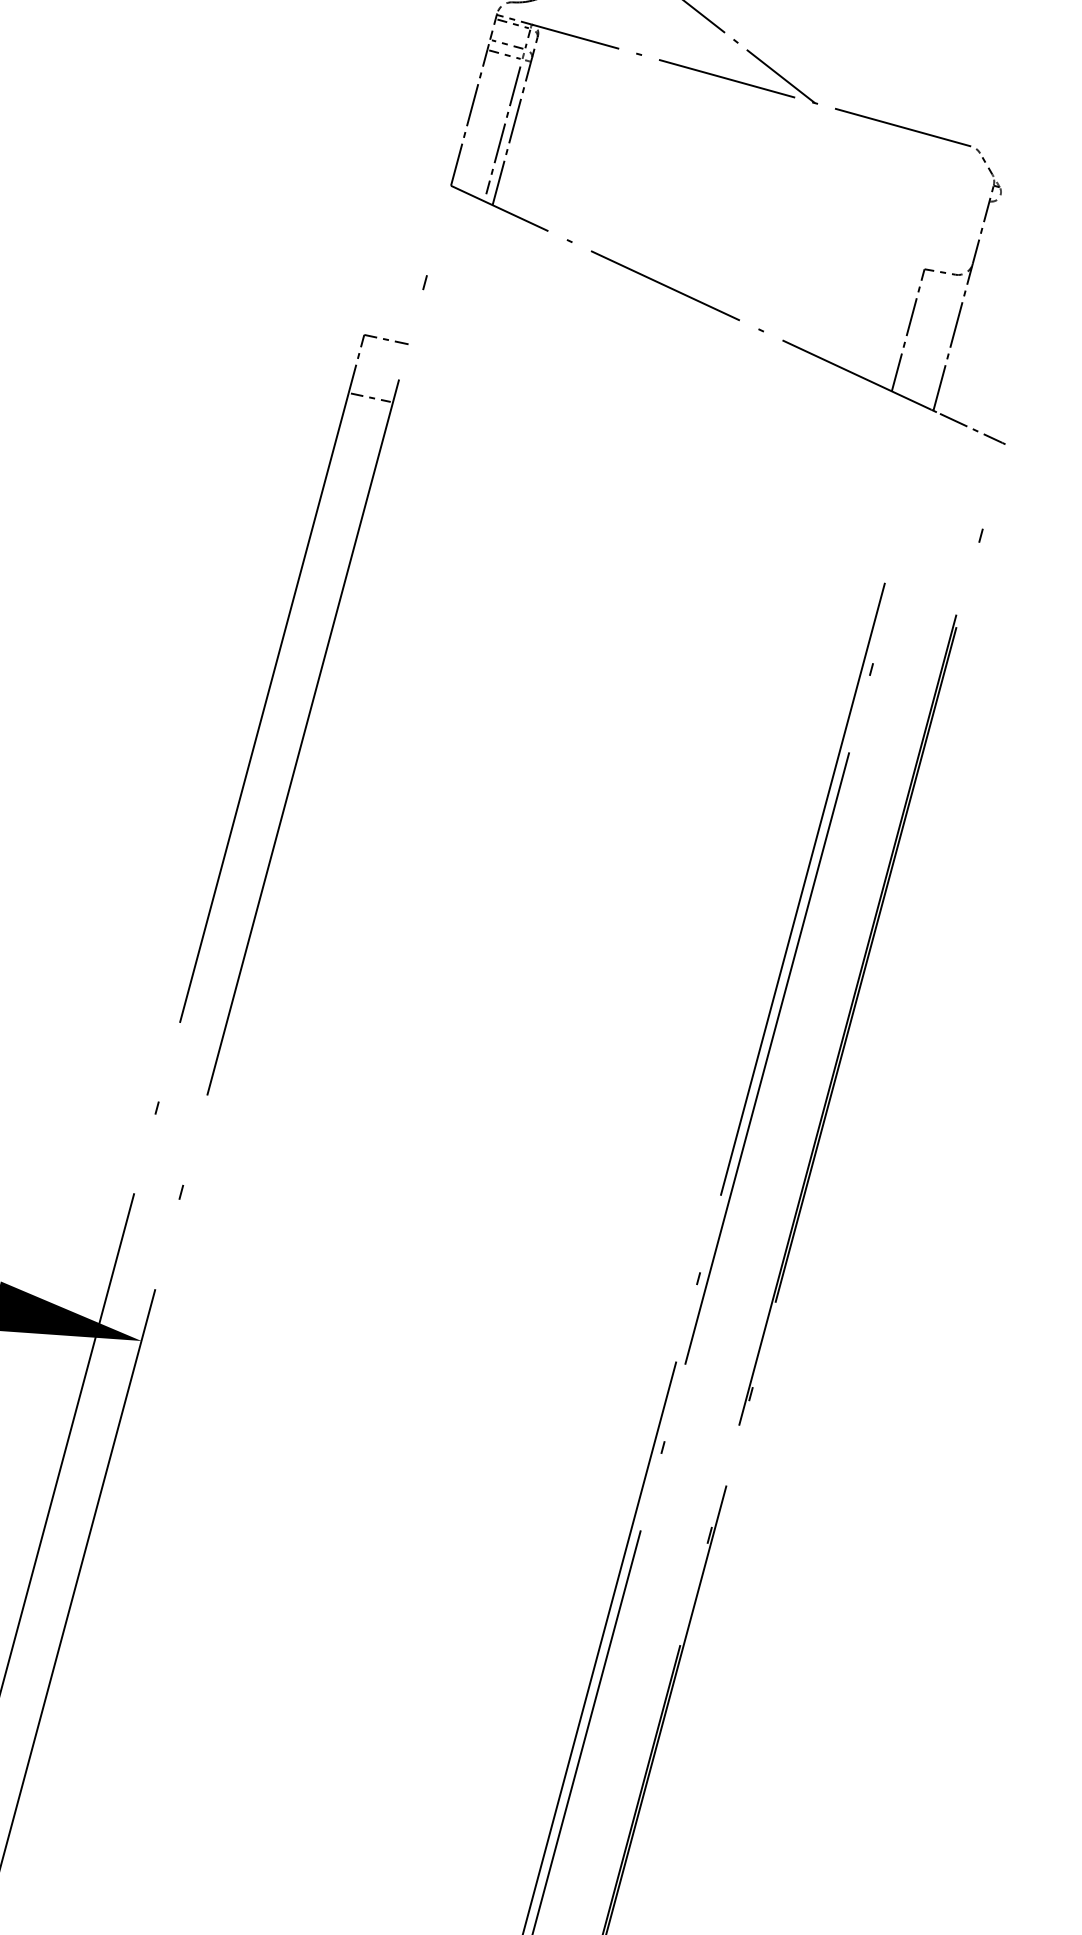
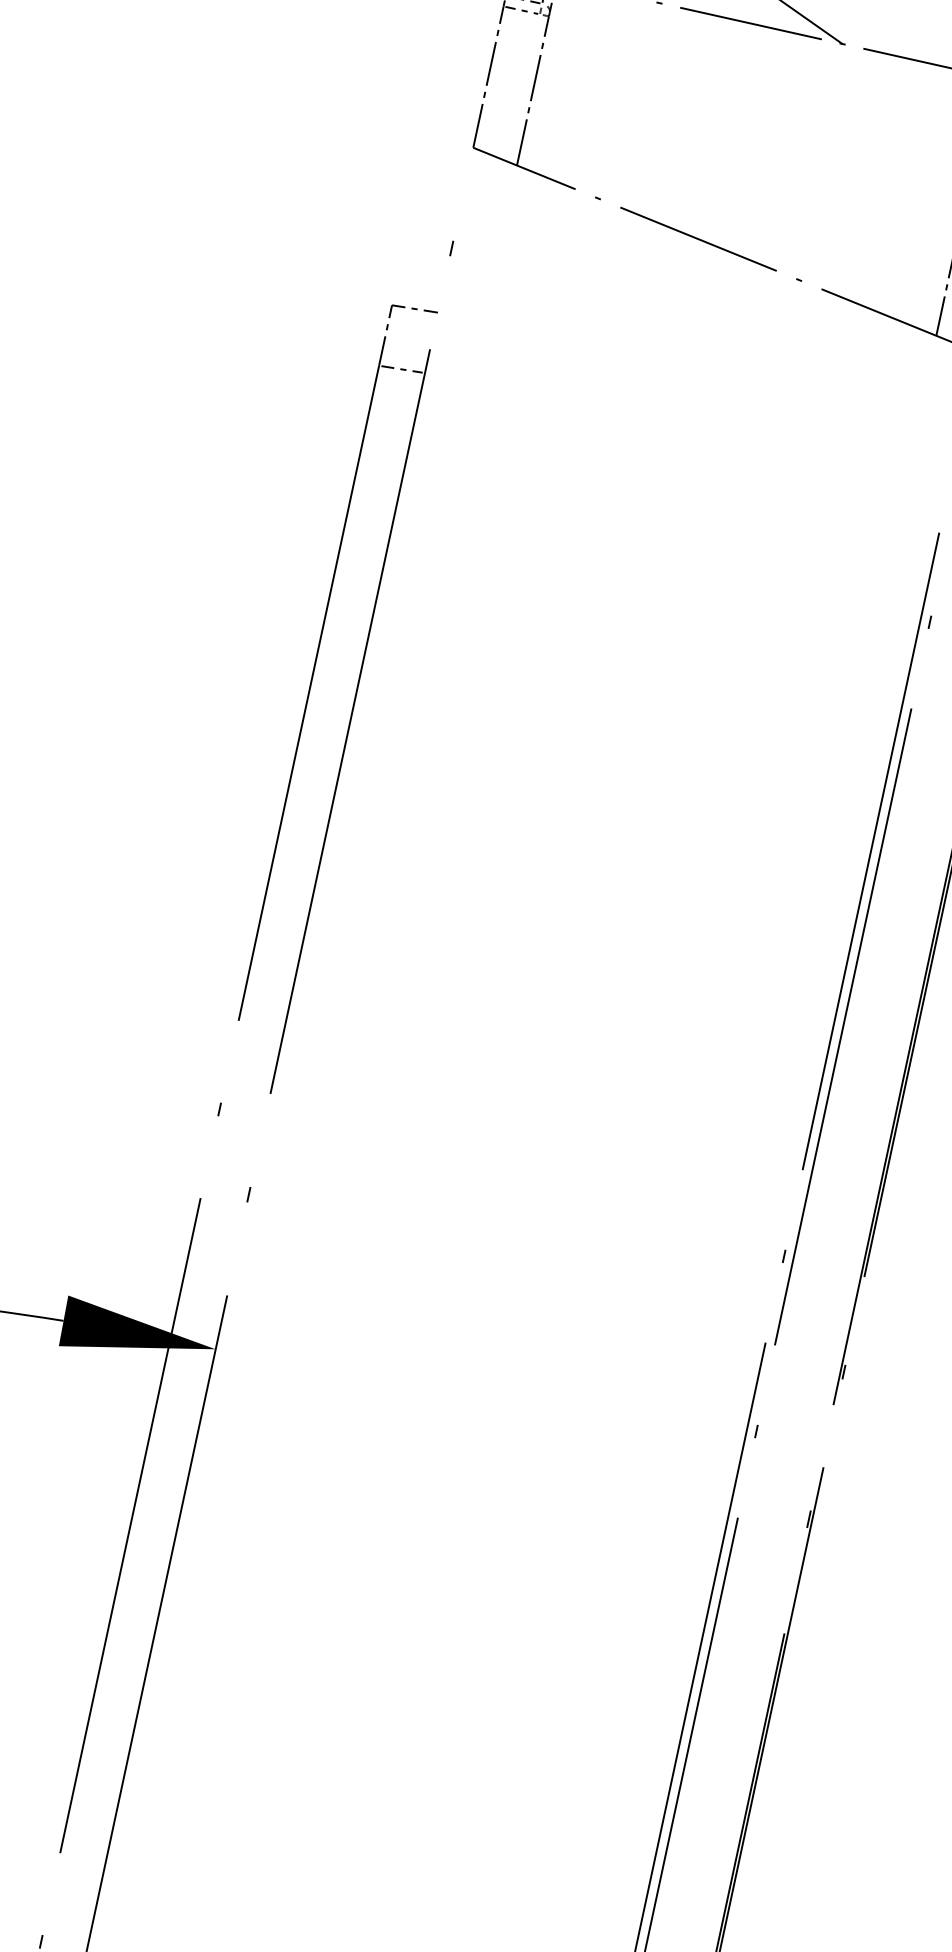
line: (503, 130) -> (524, 88), removed

